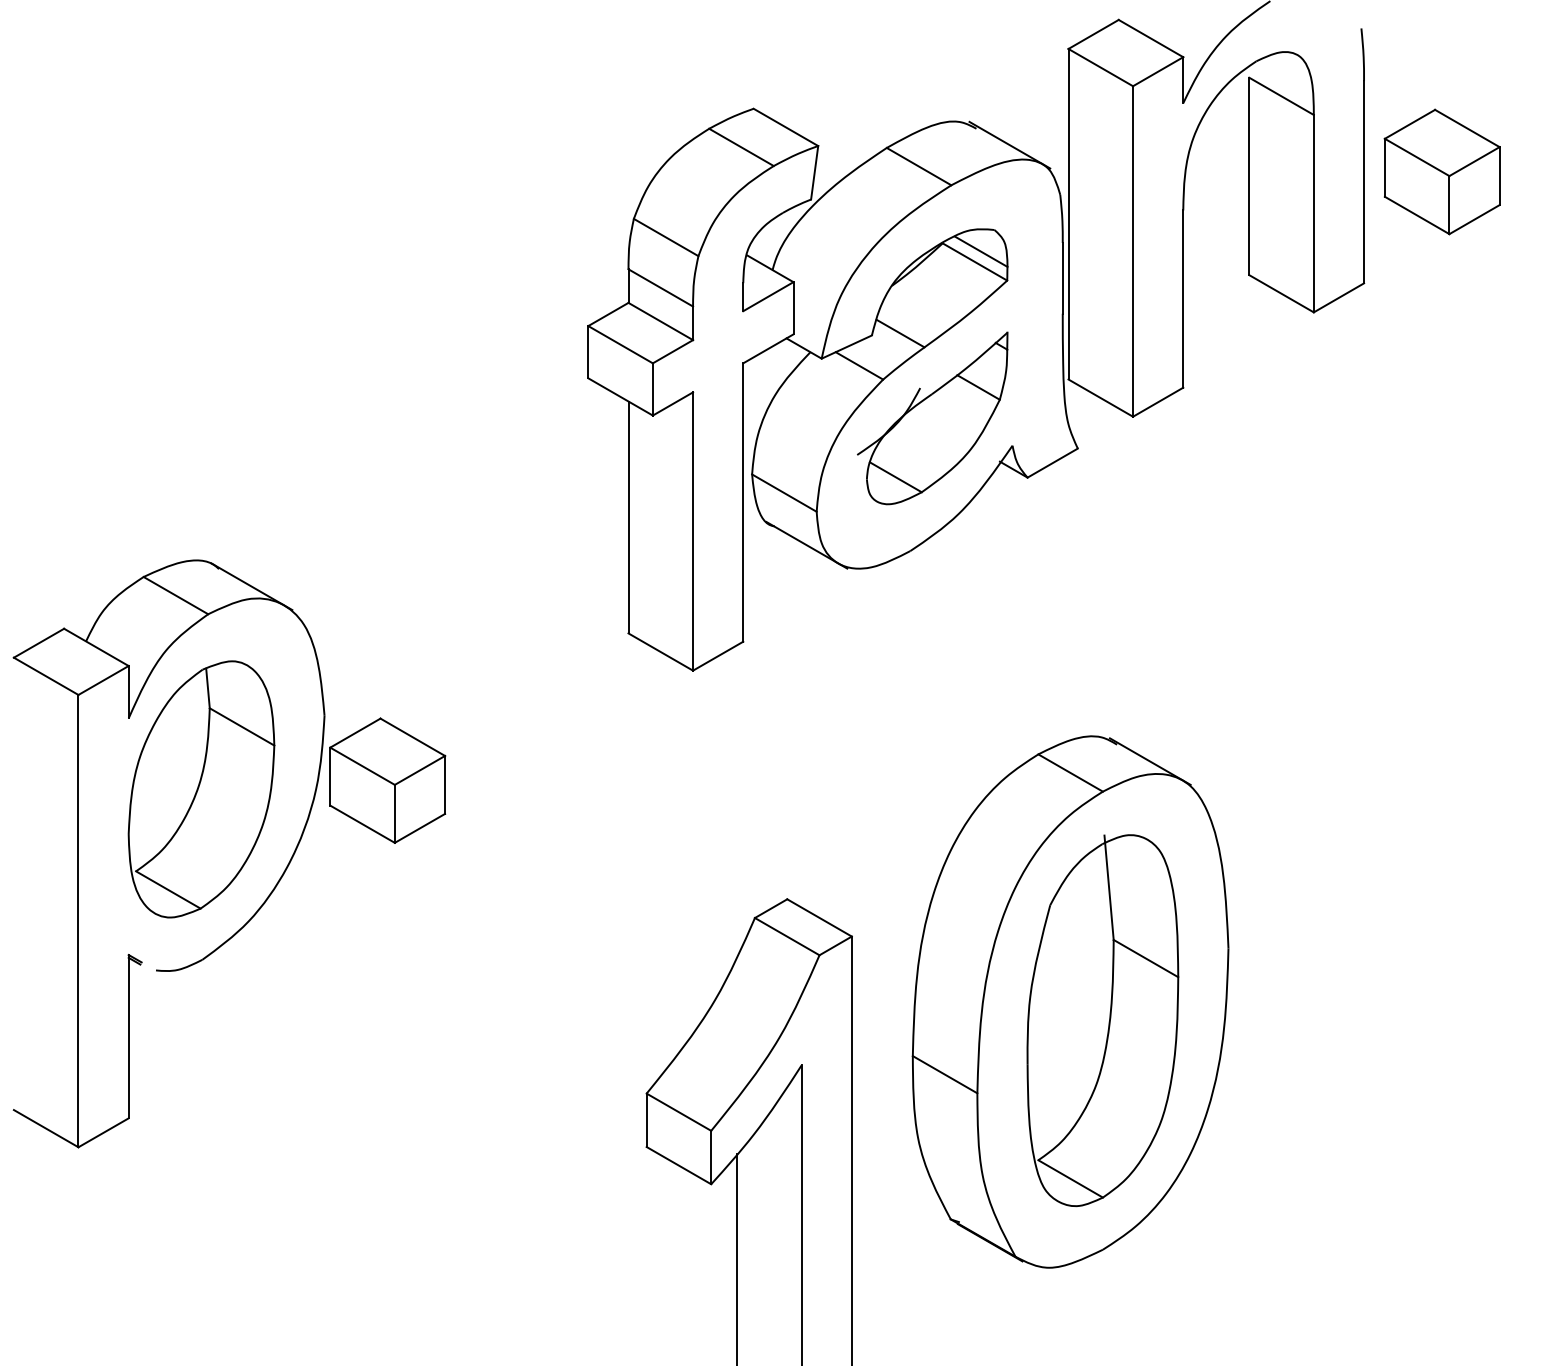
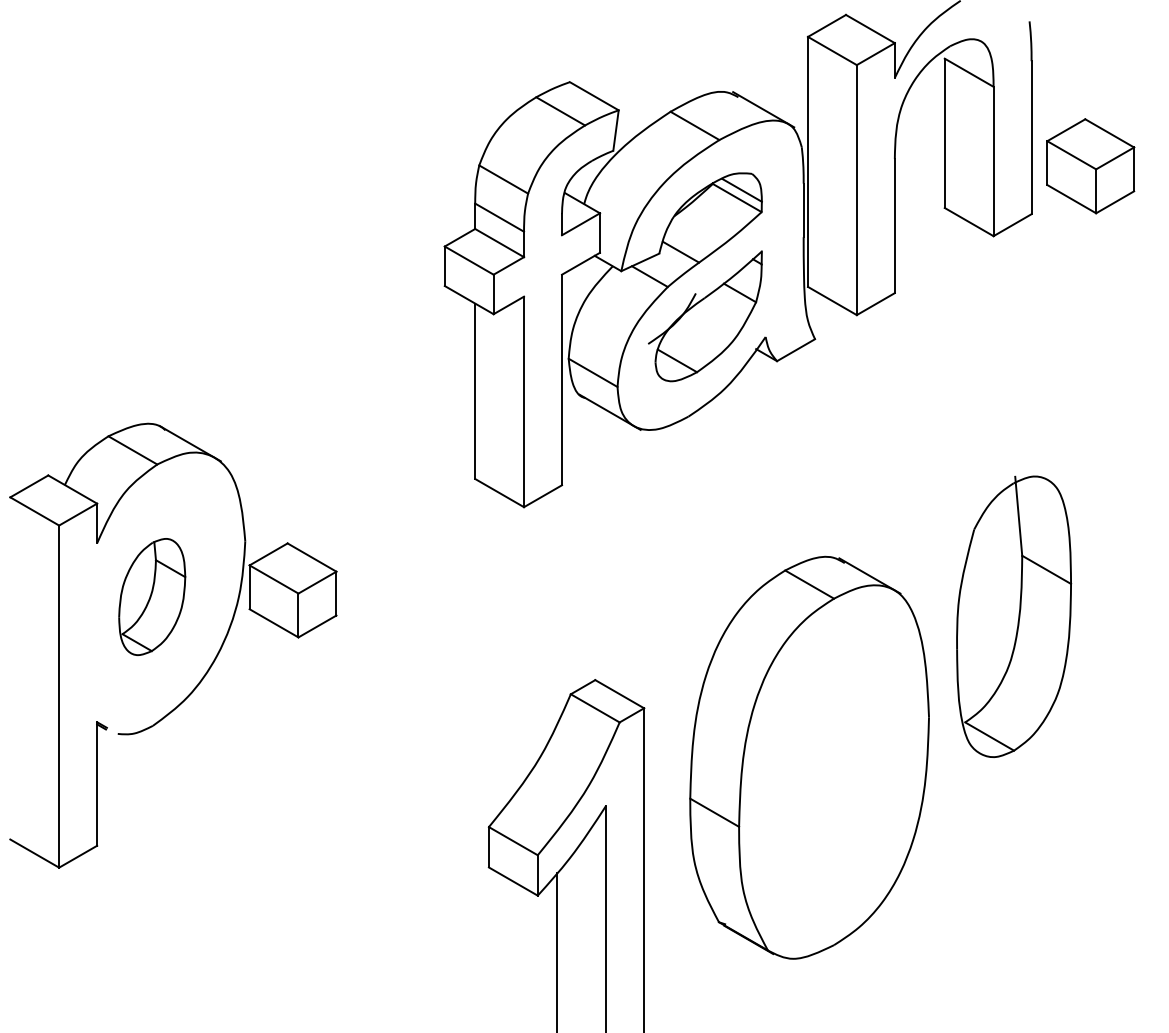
part: (1441, 171) -> (1090, 165), moved
part: (201, 789) -> (152, 597), size x0.6
part: (1102, 1020) -> (1013, 616), moved

